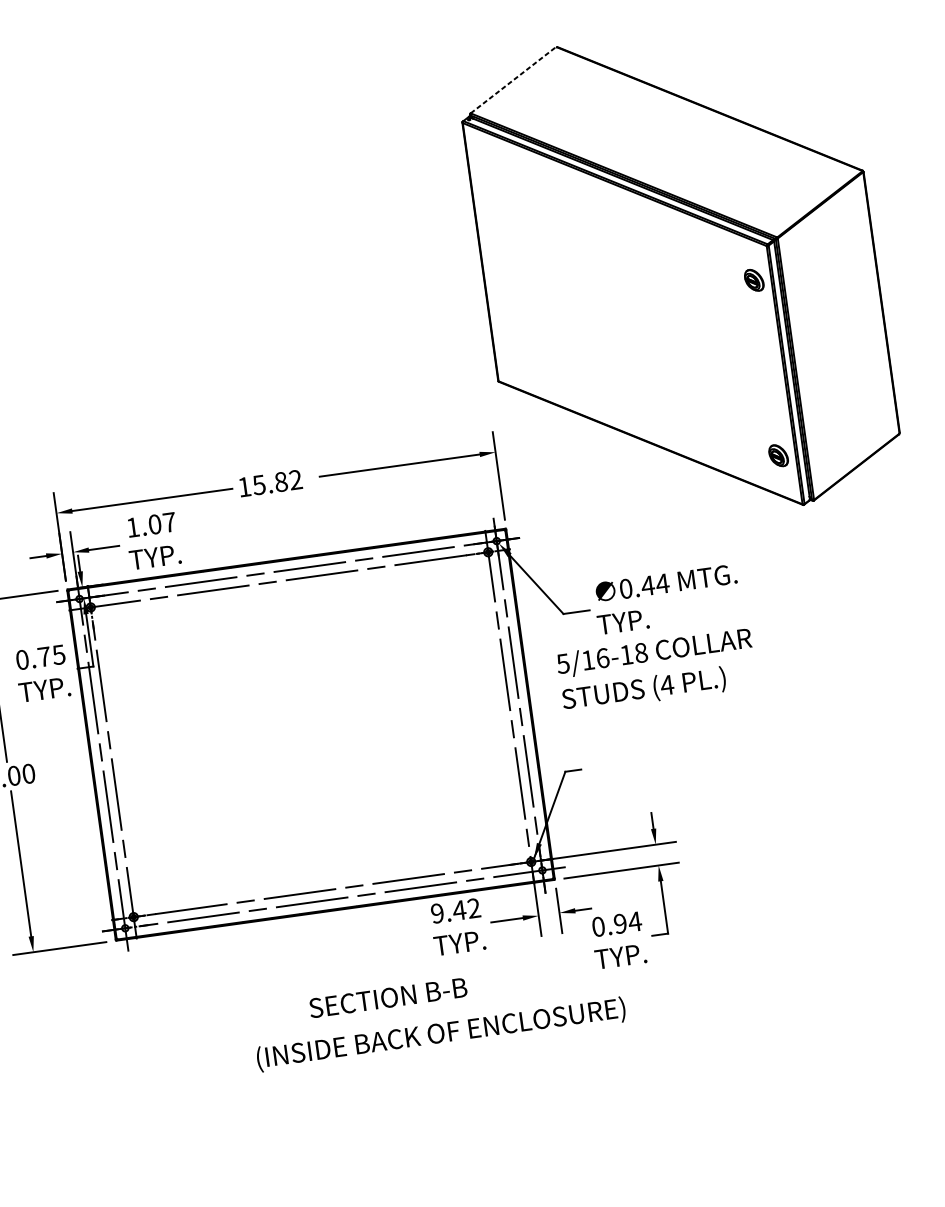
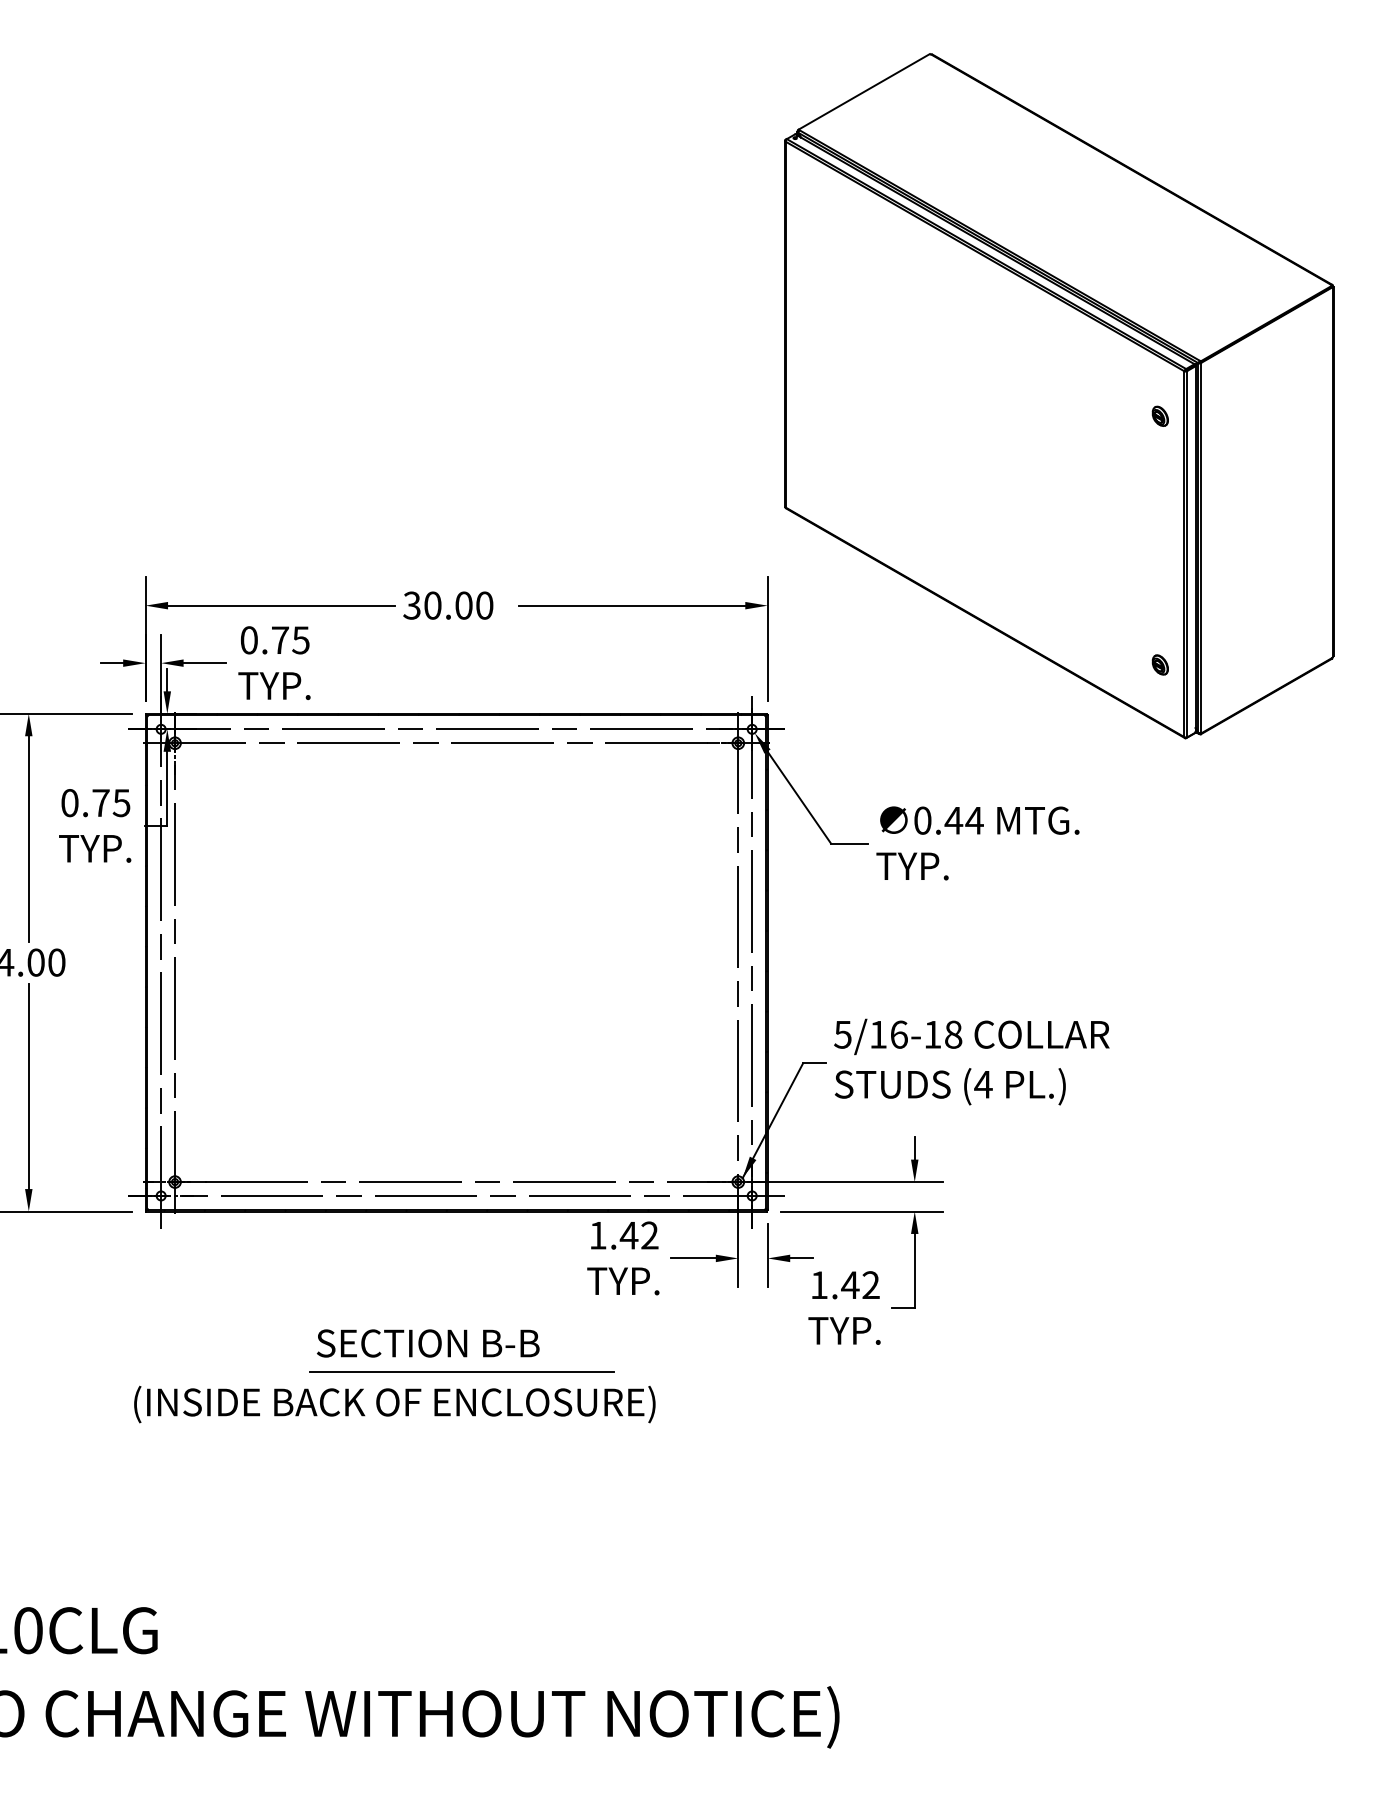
line: (513, 79) -> (864, 91), dashed -> solid
part: (753, 279) -> (1159, 415), size x0.62
part: (777, 455) -> (1159, 664), size x0.62
text: (270, 483) -> (448, 605), 15.82 -> 30.00
text: (150, 525) -> (274, 640), 1.07 -> 0.75
text: (656, 670) -> (971, 1061), moved
text: (437, 913) -> (597, 1235), 9.42 -> 1.42
text: (617, 924) -> (845, 1285), 0.94 -> 1.42
text: (387, 998) -> (427, 1343), moved
line: (354, 1022) -> (461, 1371), added
text: (440, 1034) -> (394, 1404), moved

